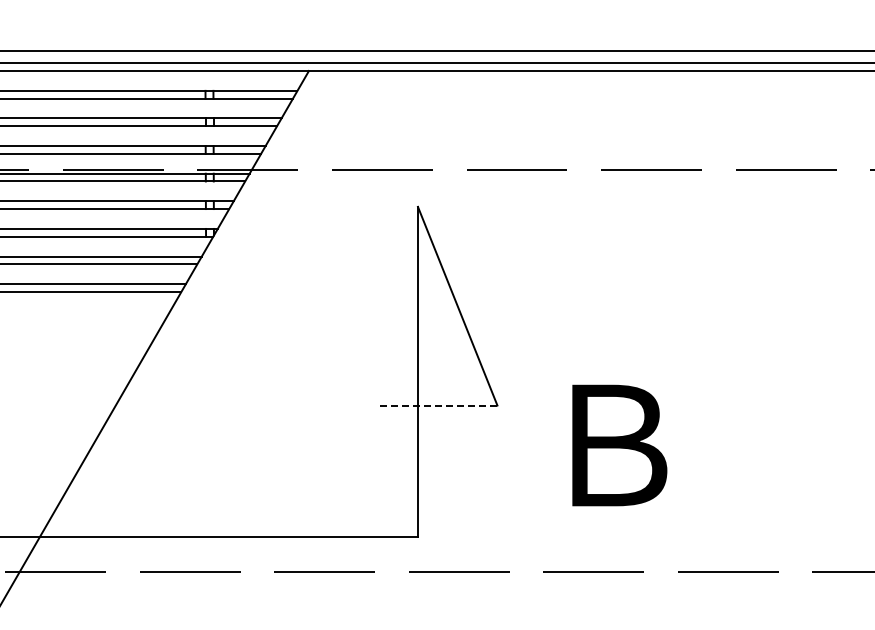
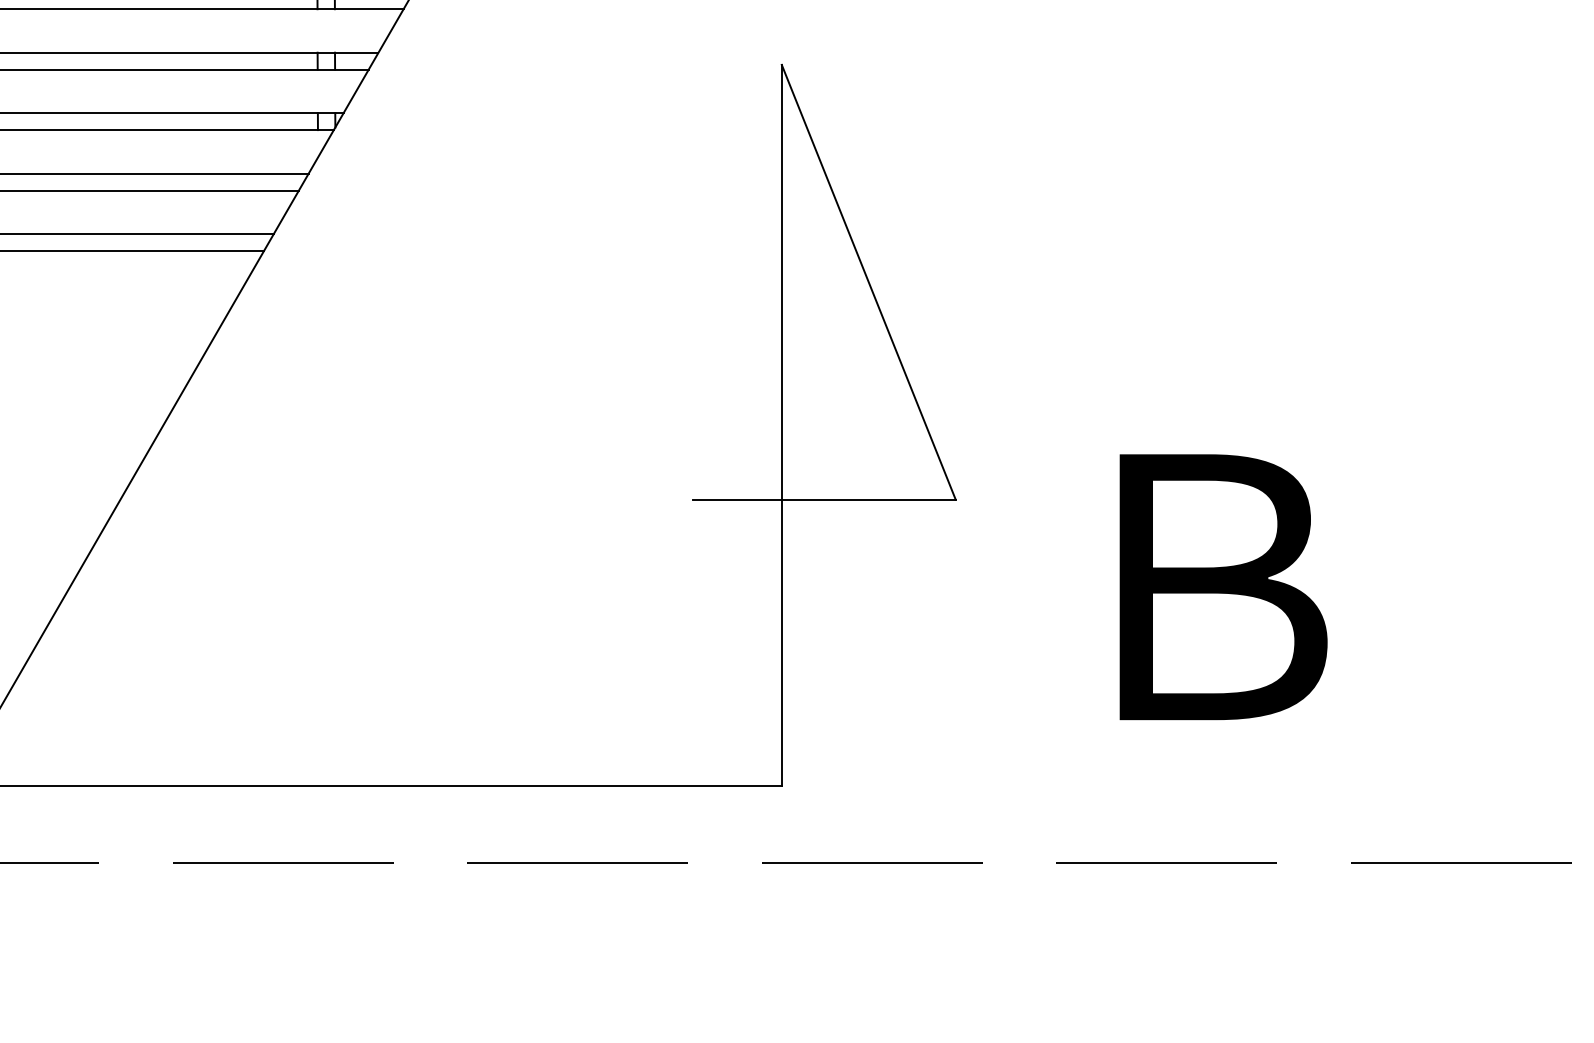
line: (436, 405) -> (822, 499), dashed -> solid

